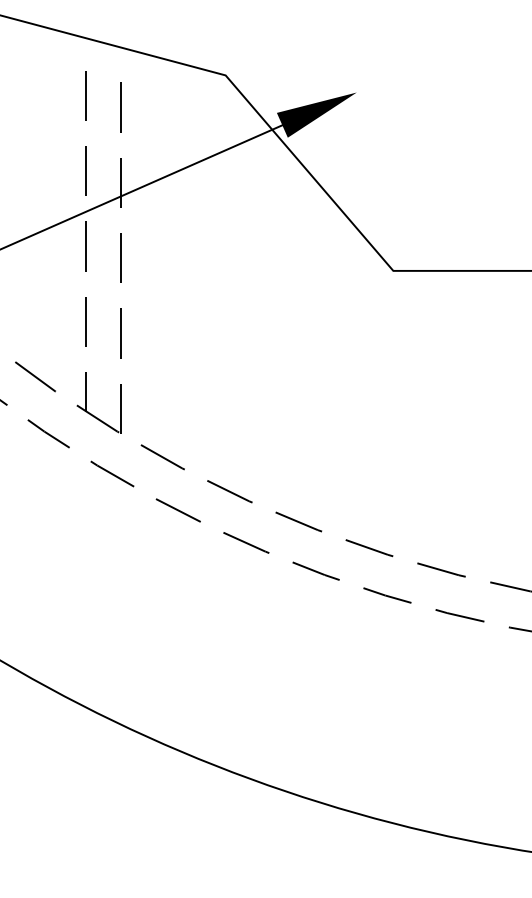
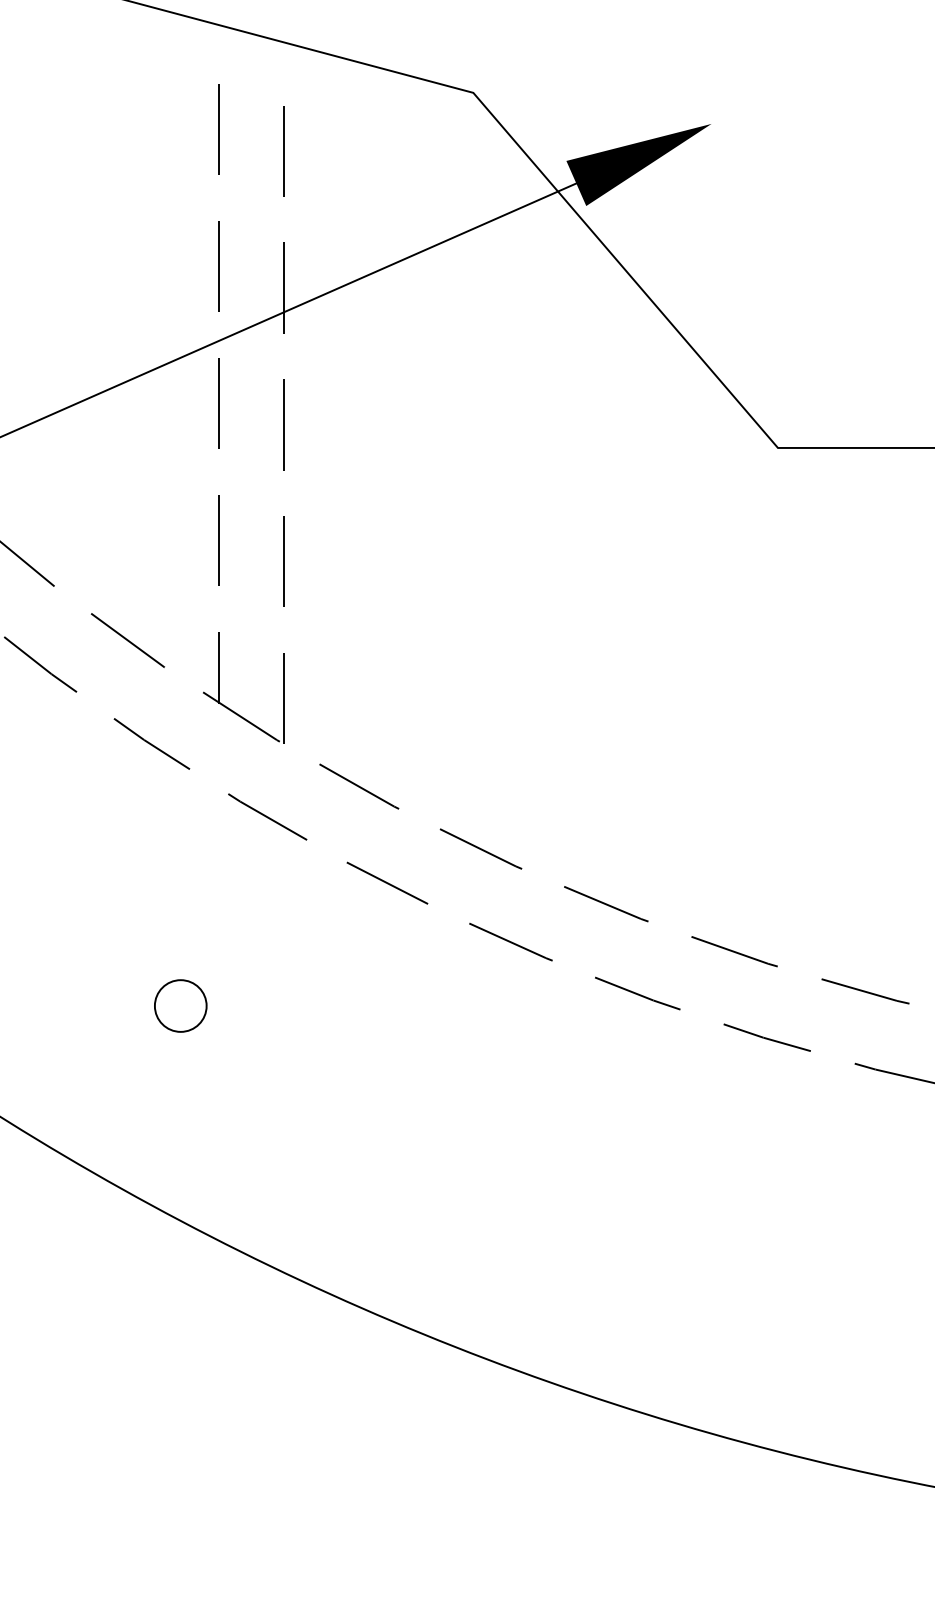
circle: (64, 578) -> (180, 1006), added

